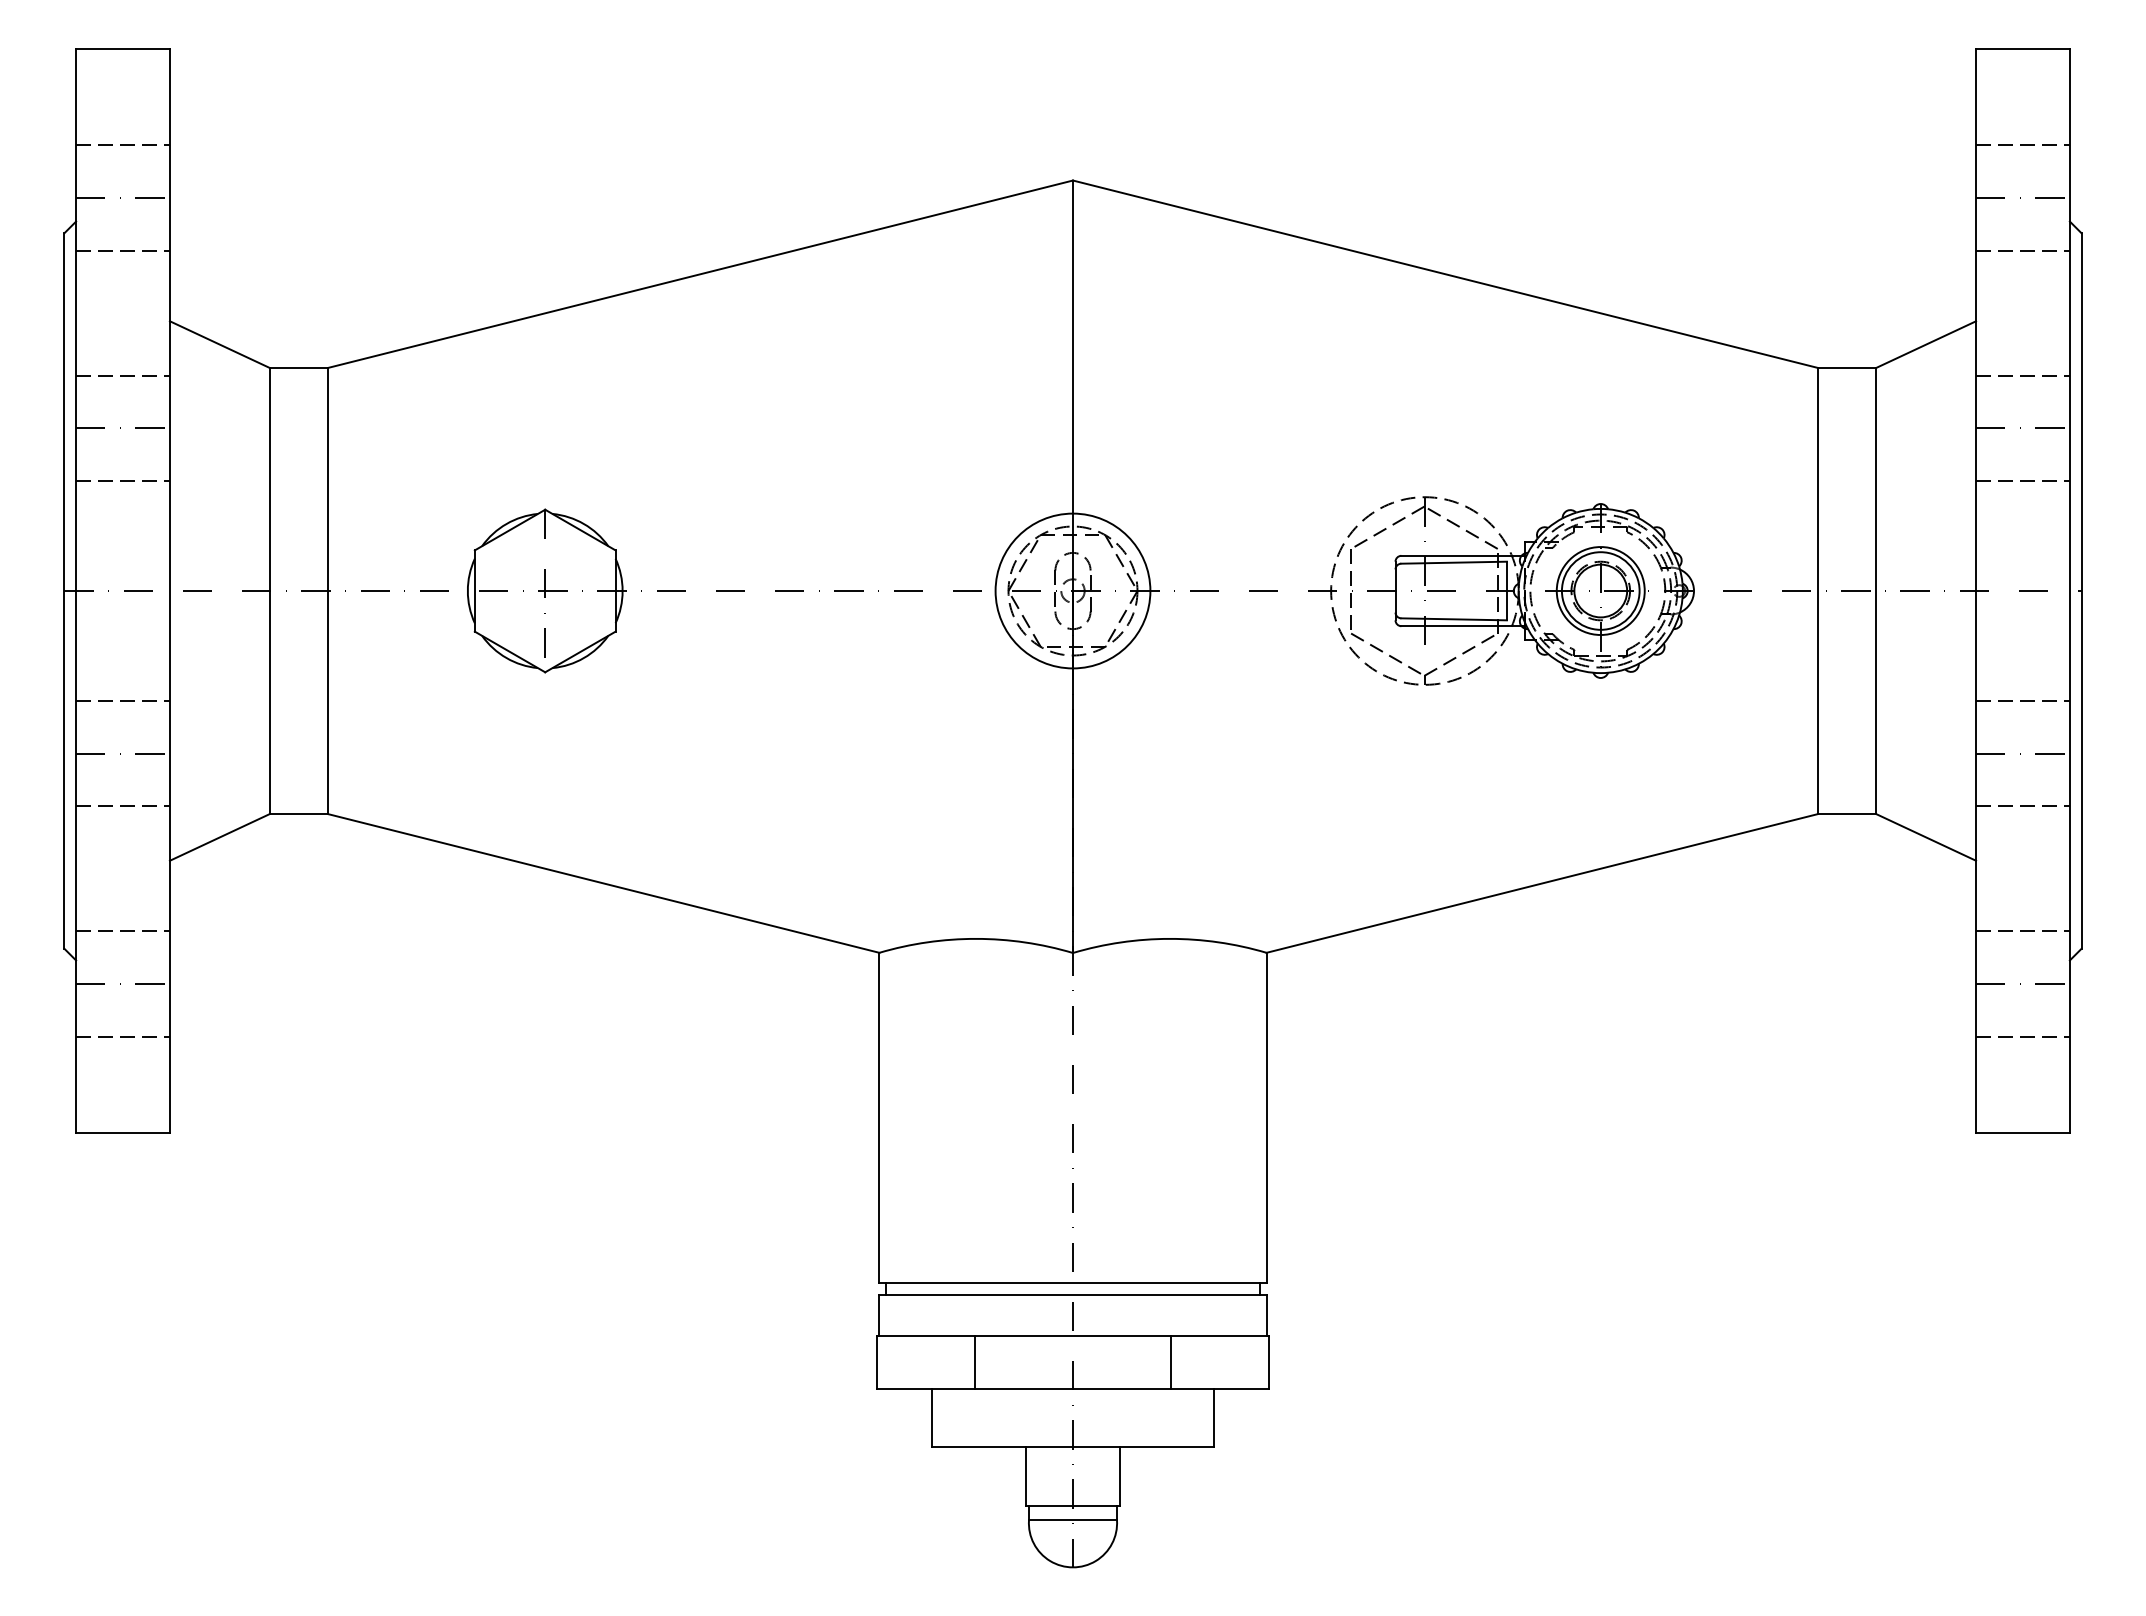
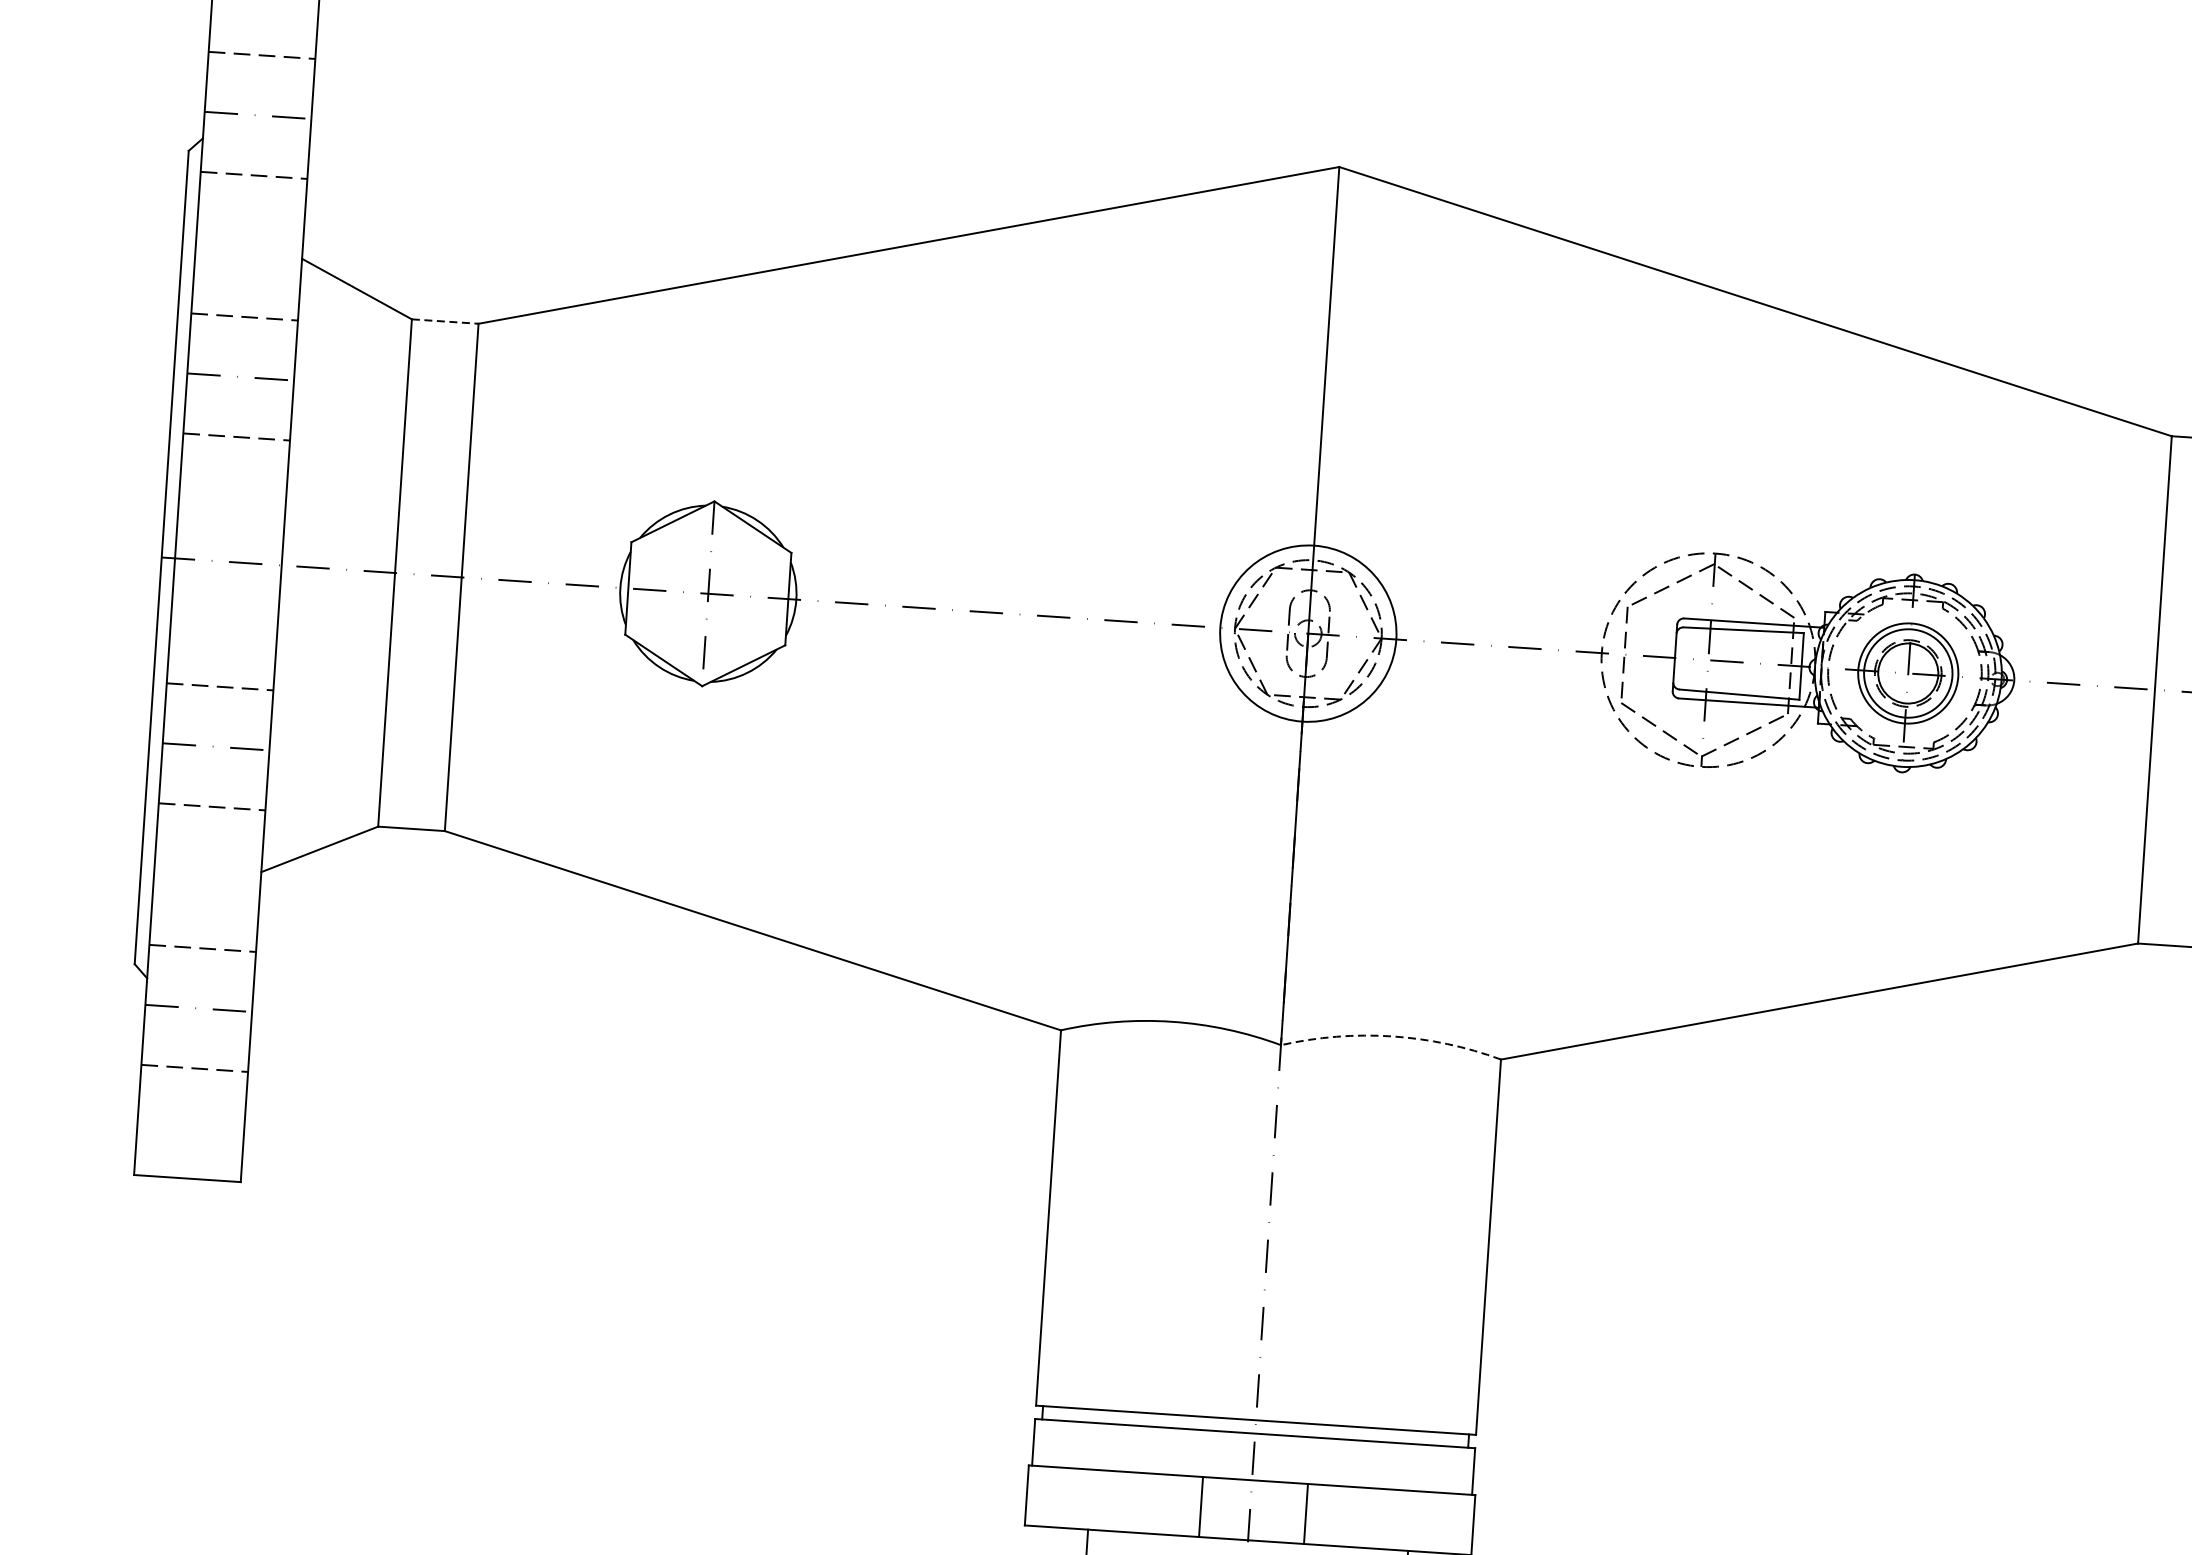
line: (299, 367) -> (445, 321), solid -> dashed
arc: (1169, 938) -> (1391, 1035), solid -> dashed
line: (974, 1361) -> (1200, 1506), moved
line: (1171, 1361) -> (1306, 1513), moved

